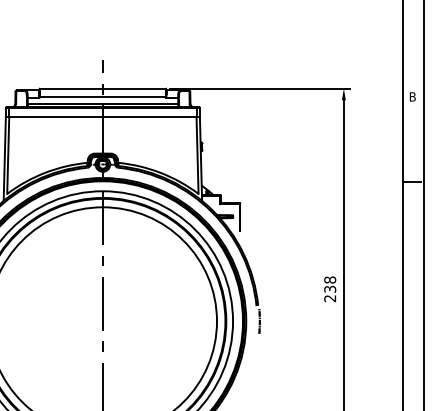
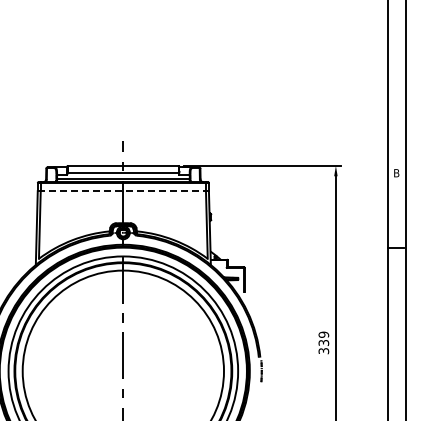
line: (103, 117) -> (123, 191), solid -> dashed
text: (329, 288) -> (323, 342), 238 -> 339

